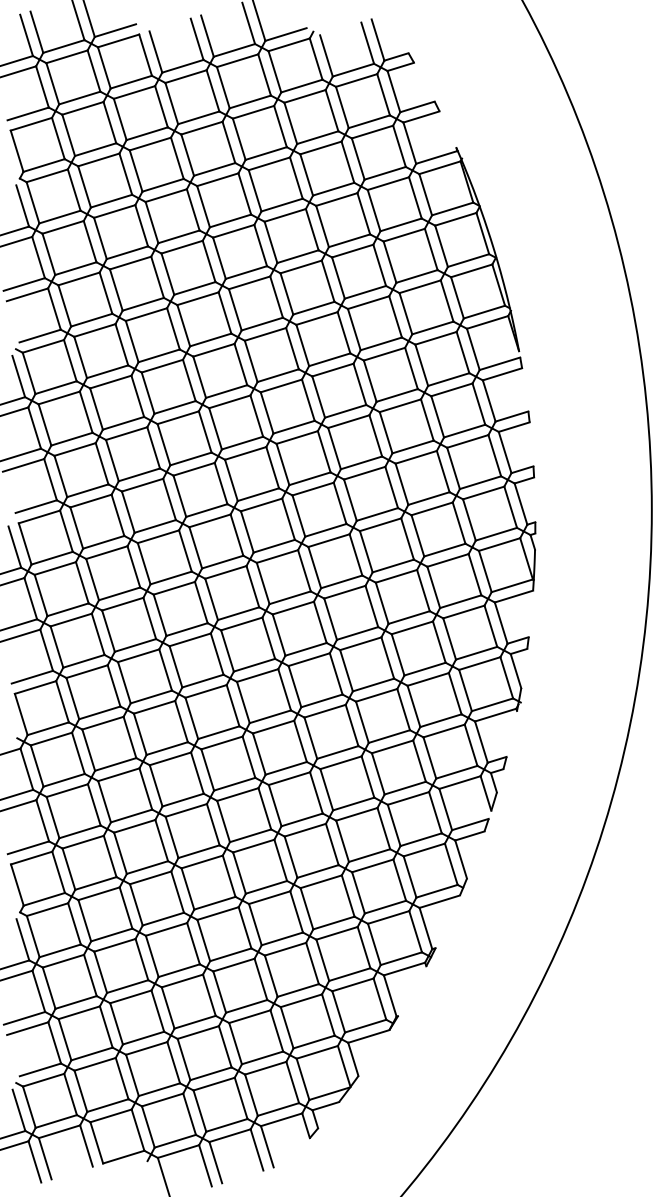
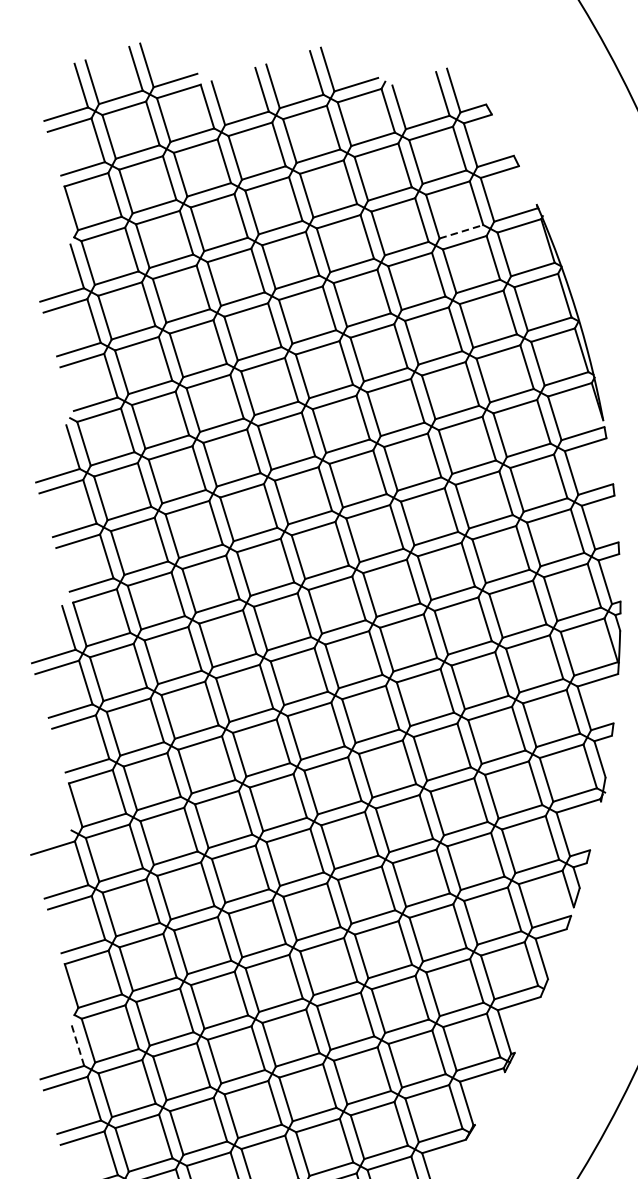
line: (385, 173) -> (461, 231), solid -> dashed
line: (22, 939) -> (77, 1043), solid -> dashed

